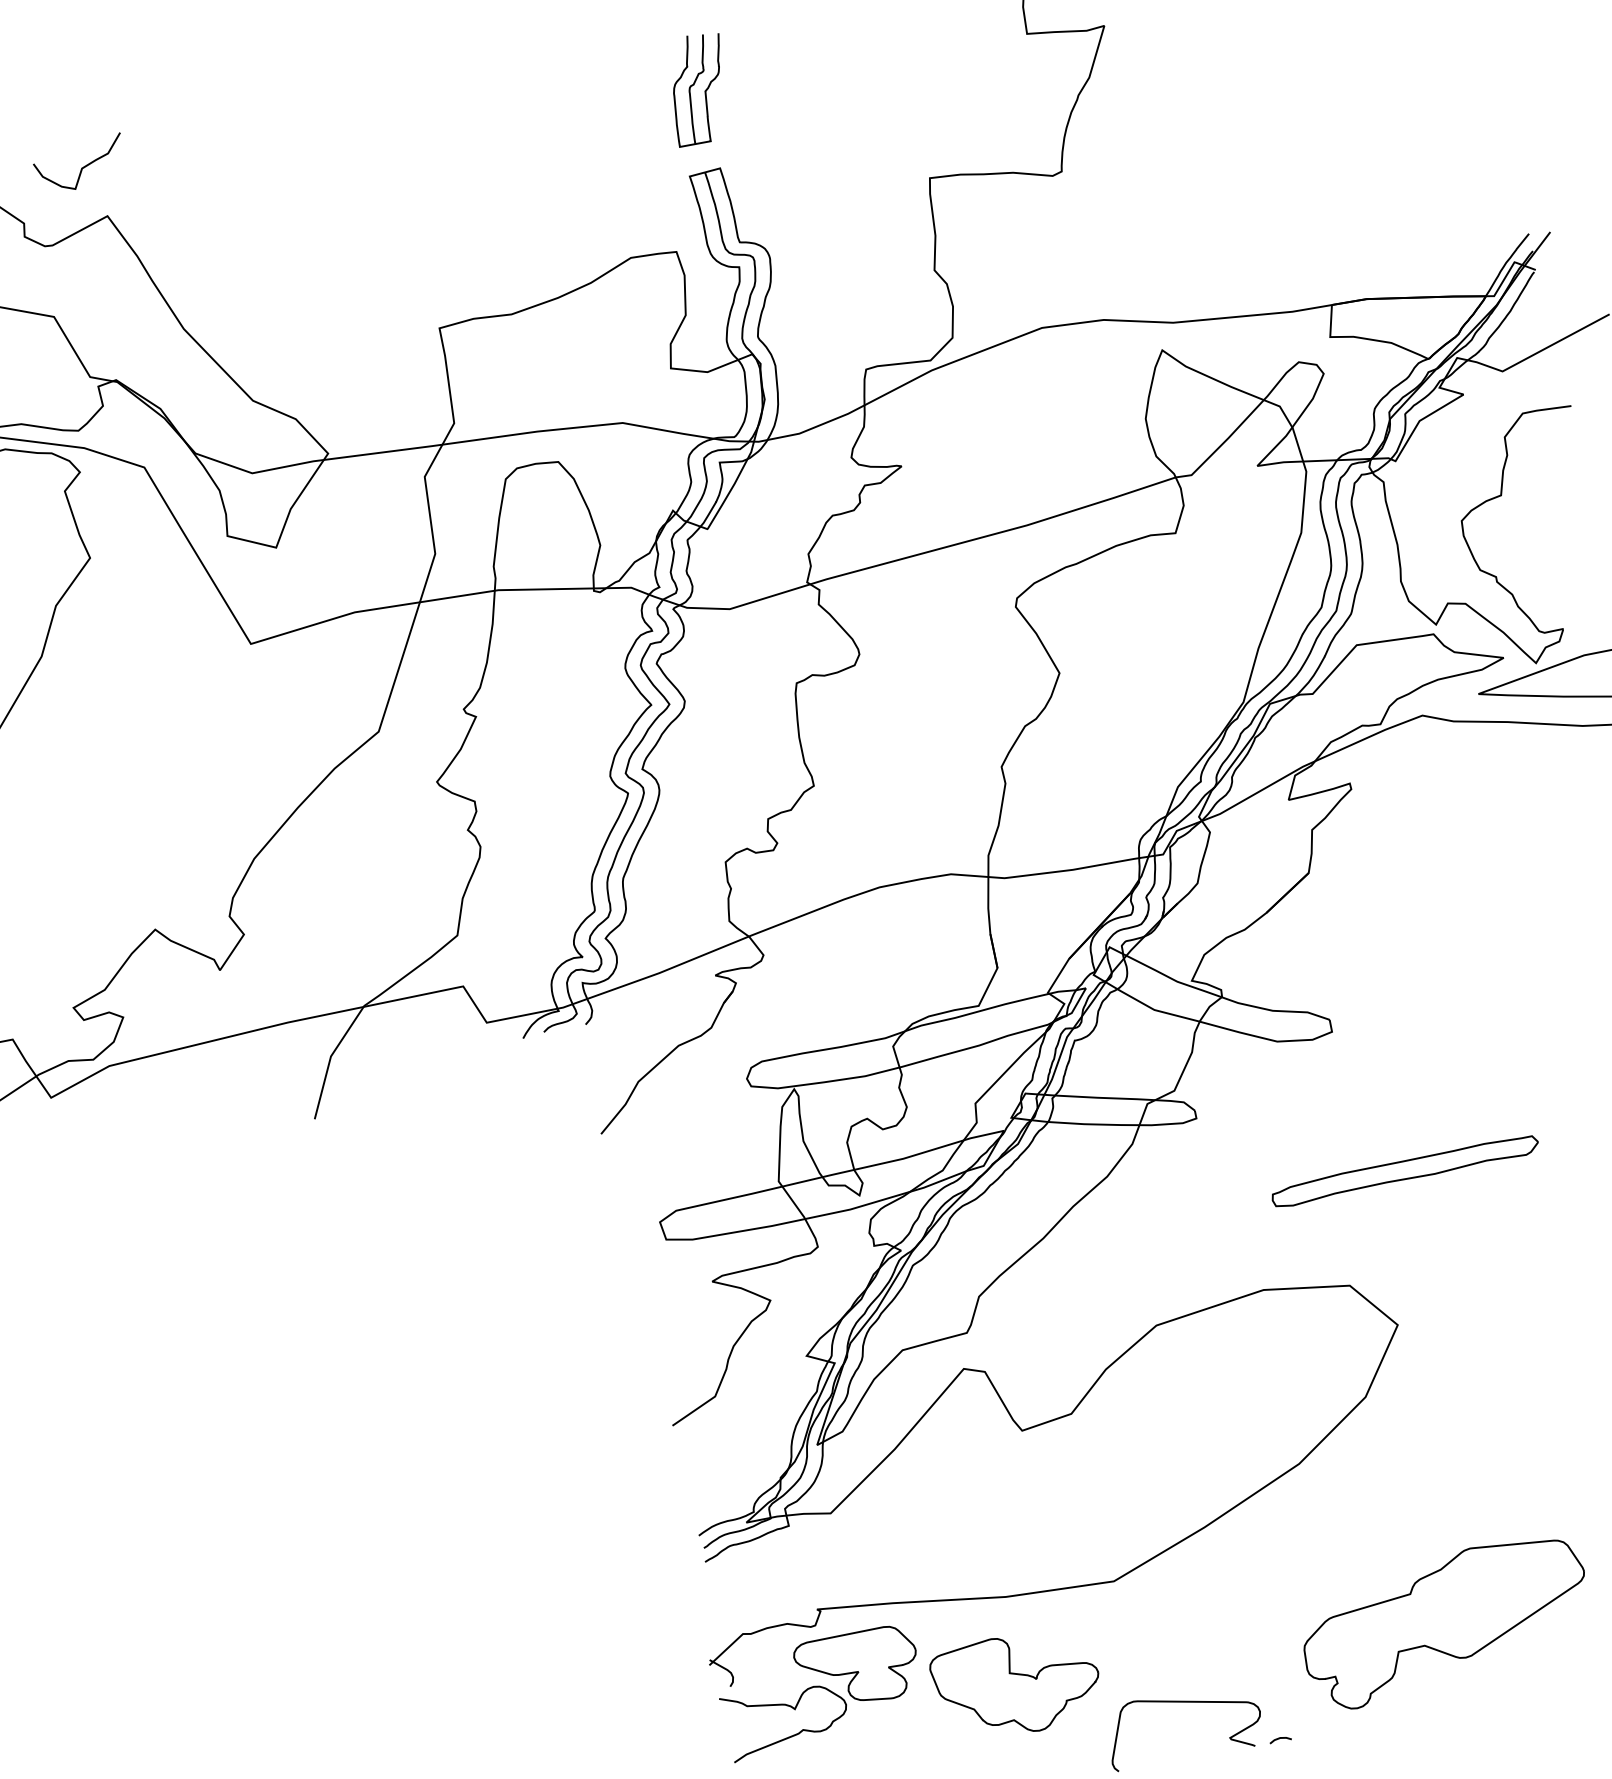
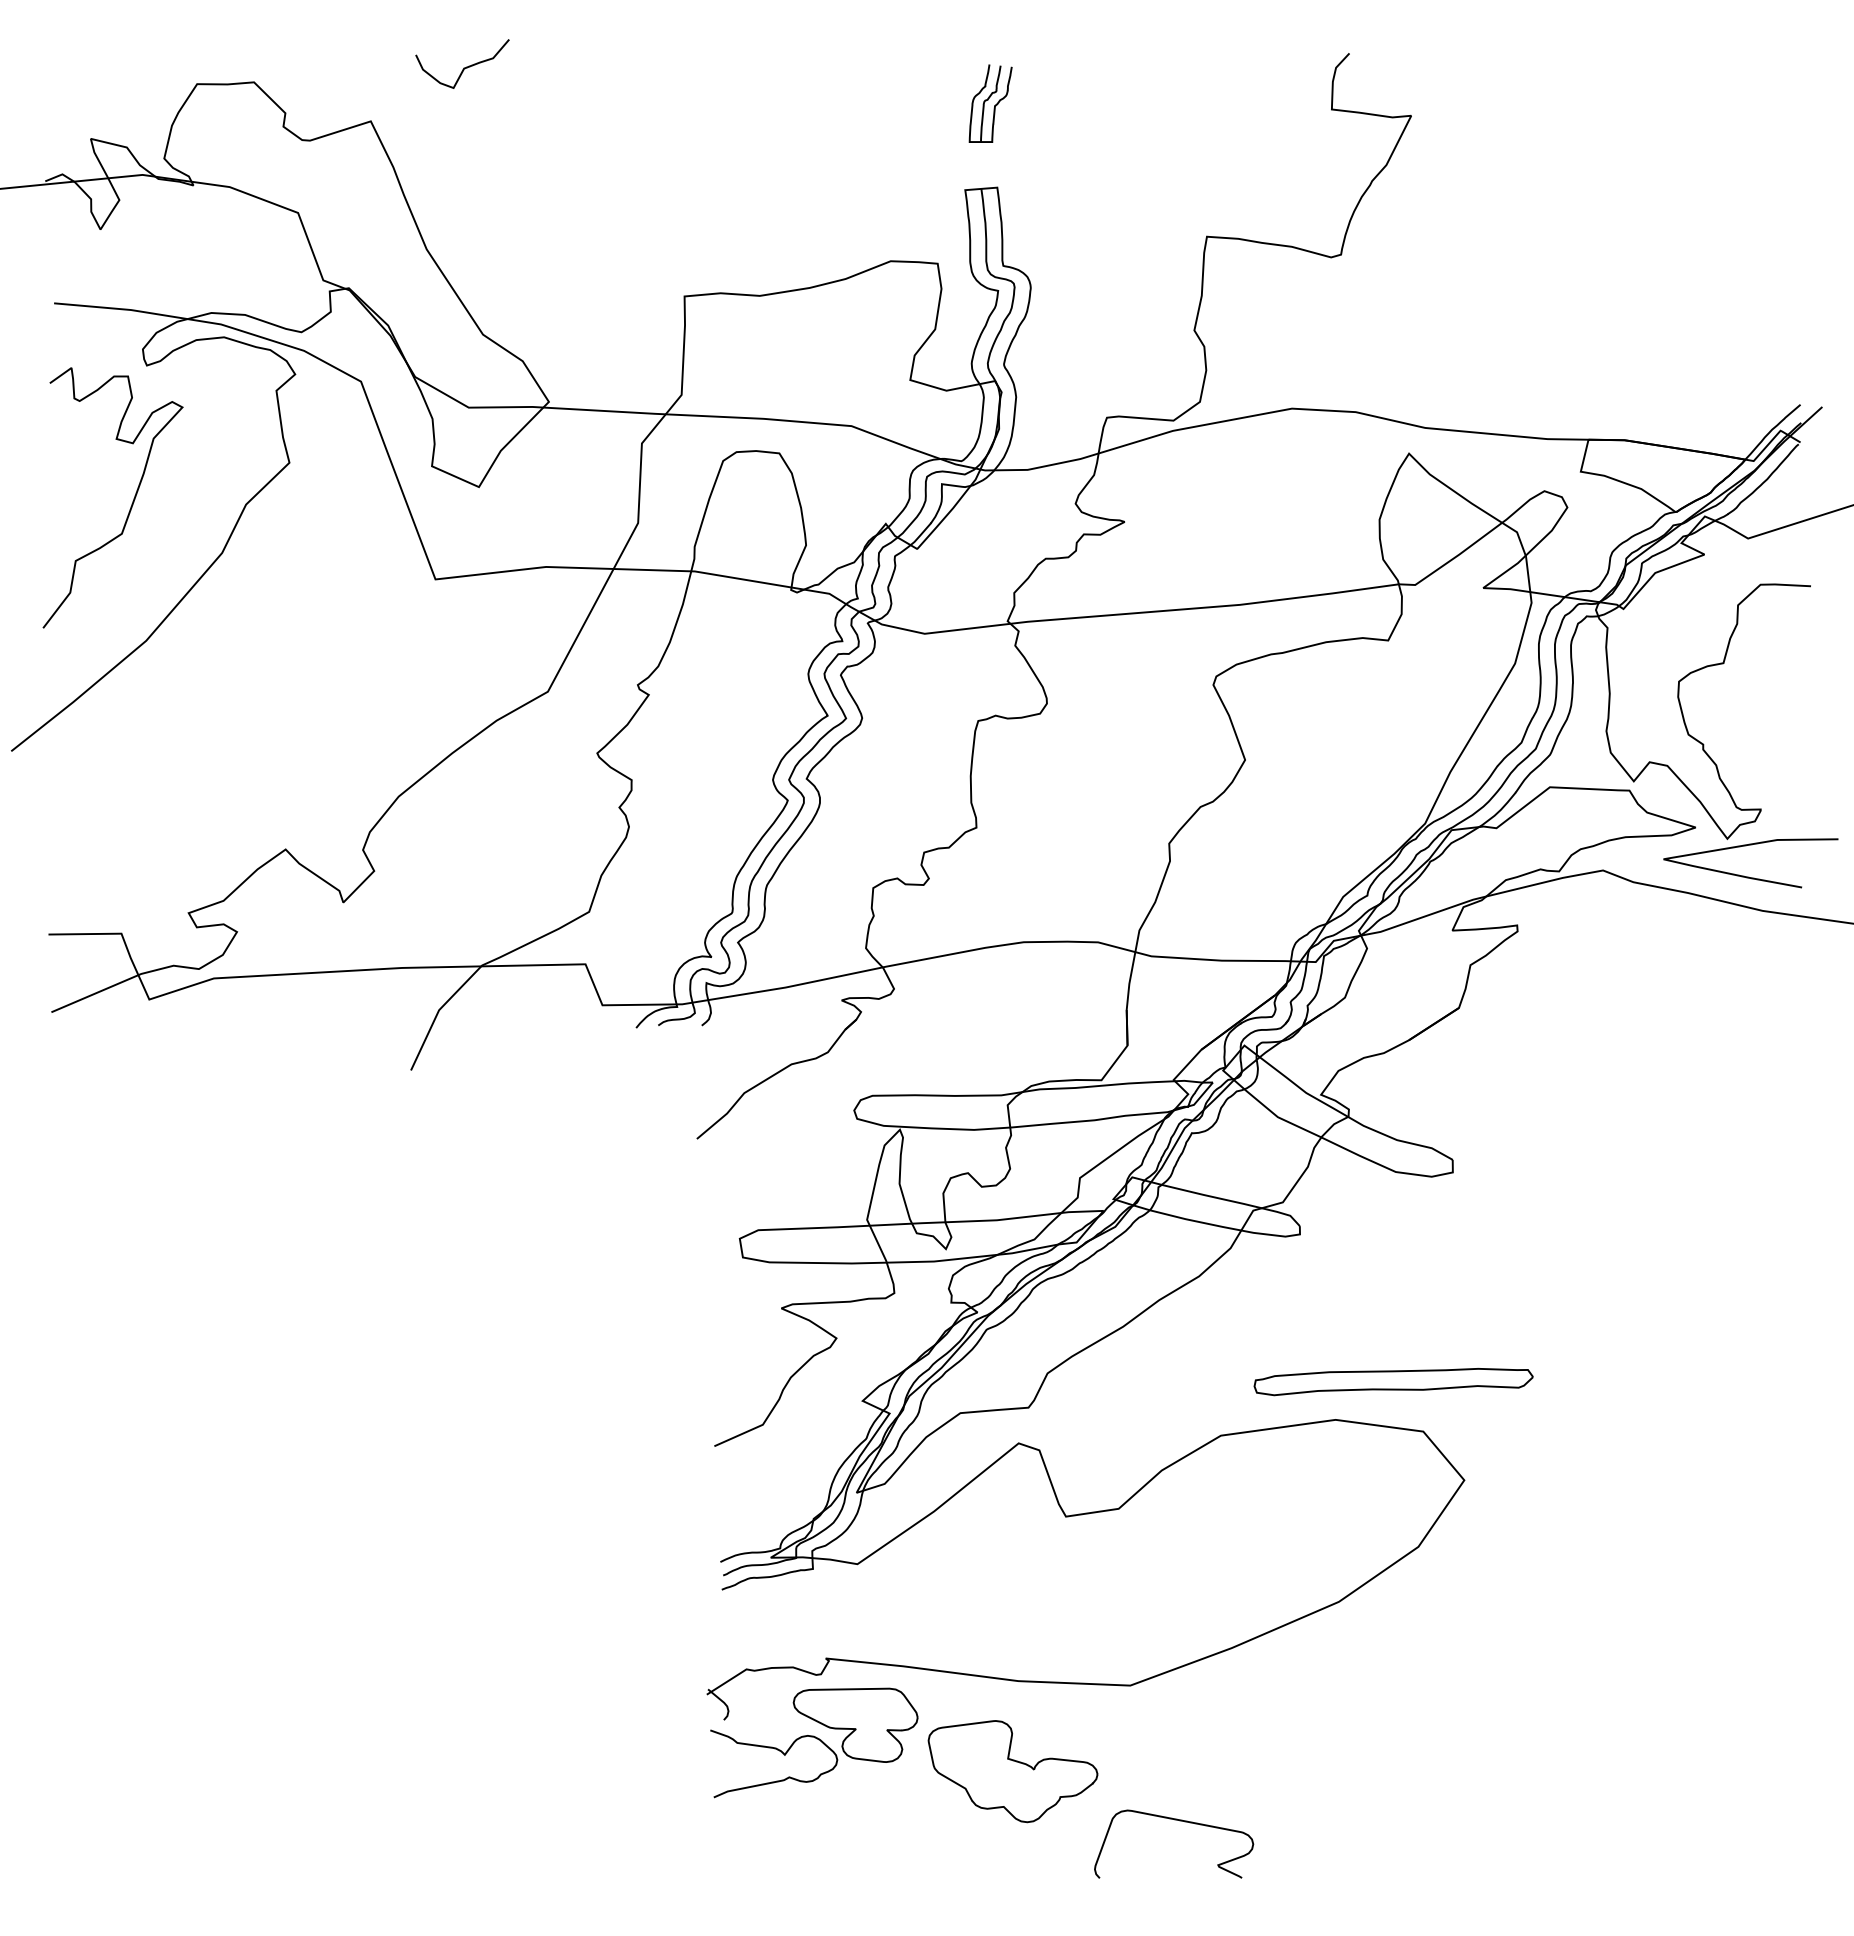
part: (698, 88) -> (990, 103), size x0.7
curve: (81, 167) -> (463, 67), moved
part: (1405, 1172) -> (1393, 1382), moved
part: (1445, 1622) -> (1456, 1788), removed
line: (1280, 1738) -> (1268, 1875), removed

